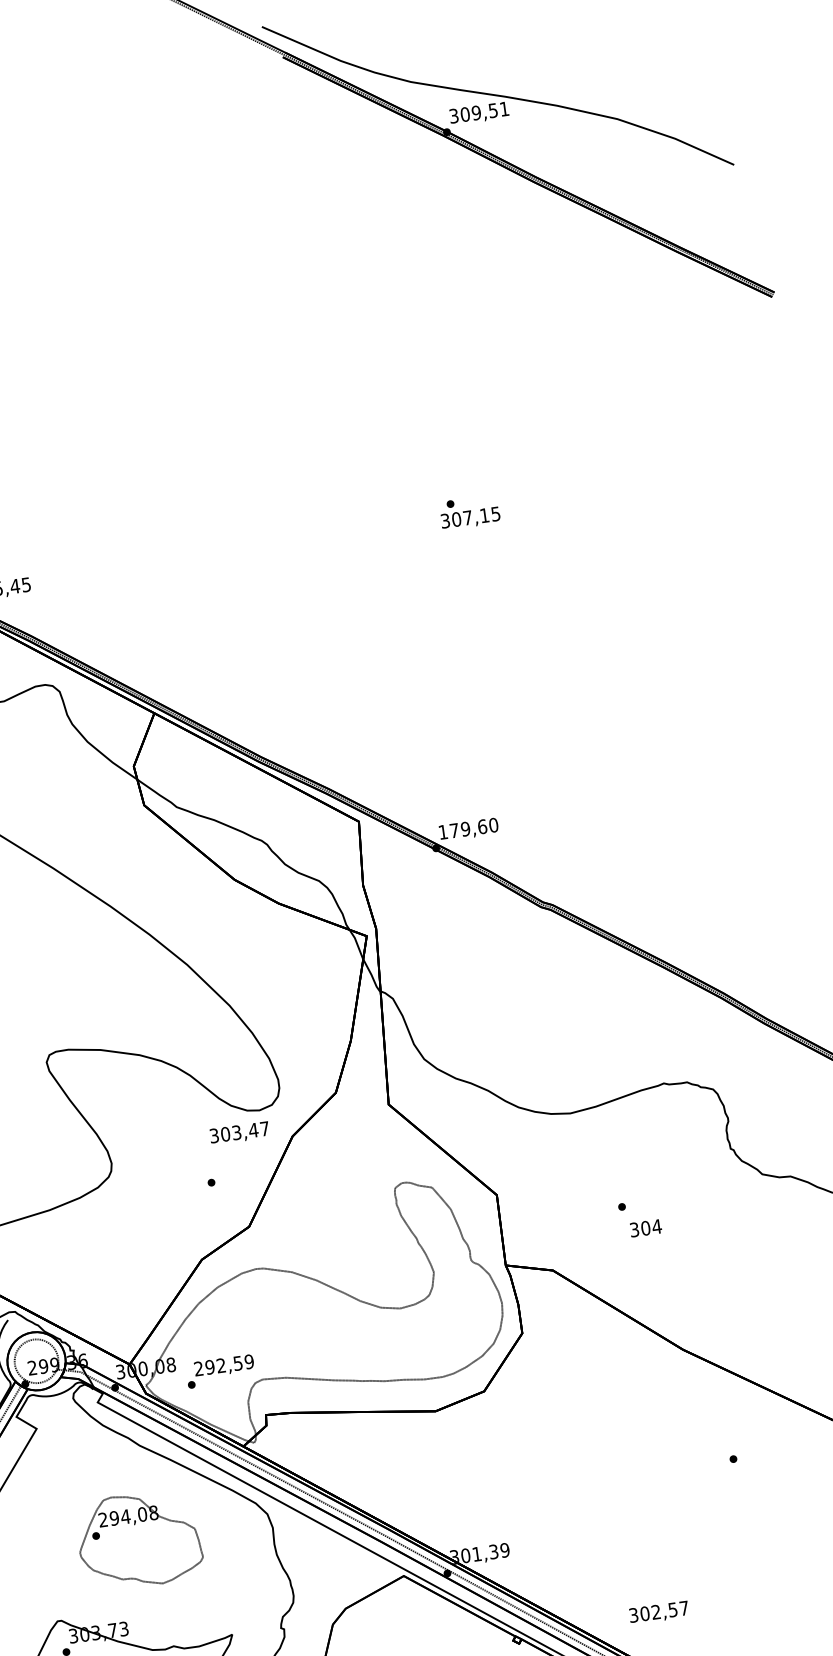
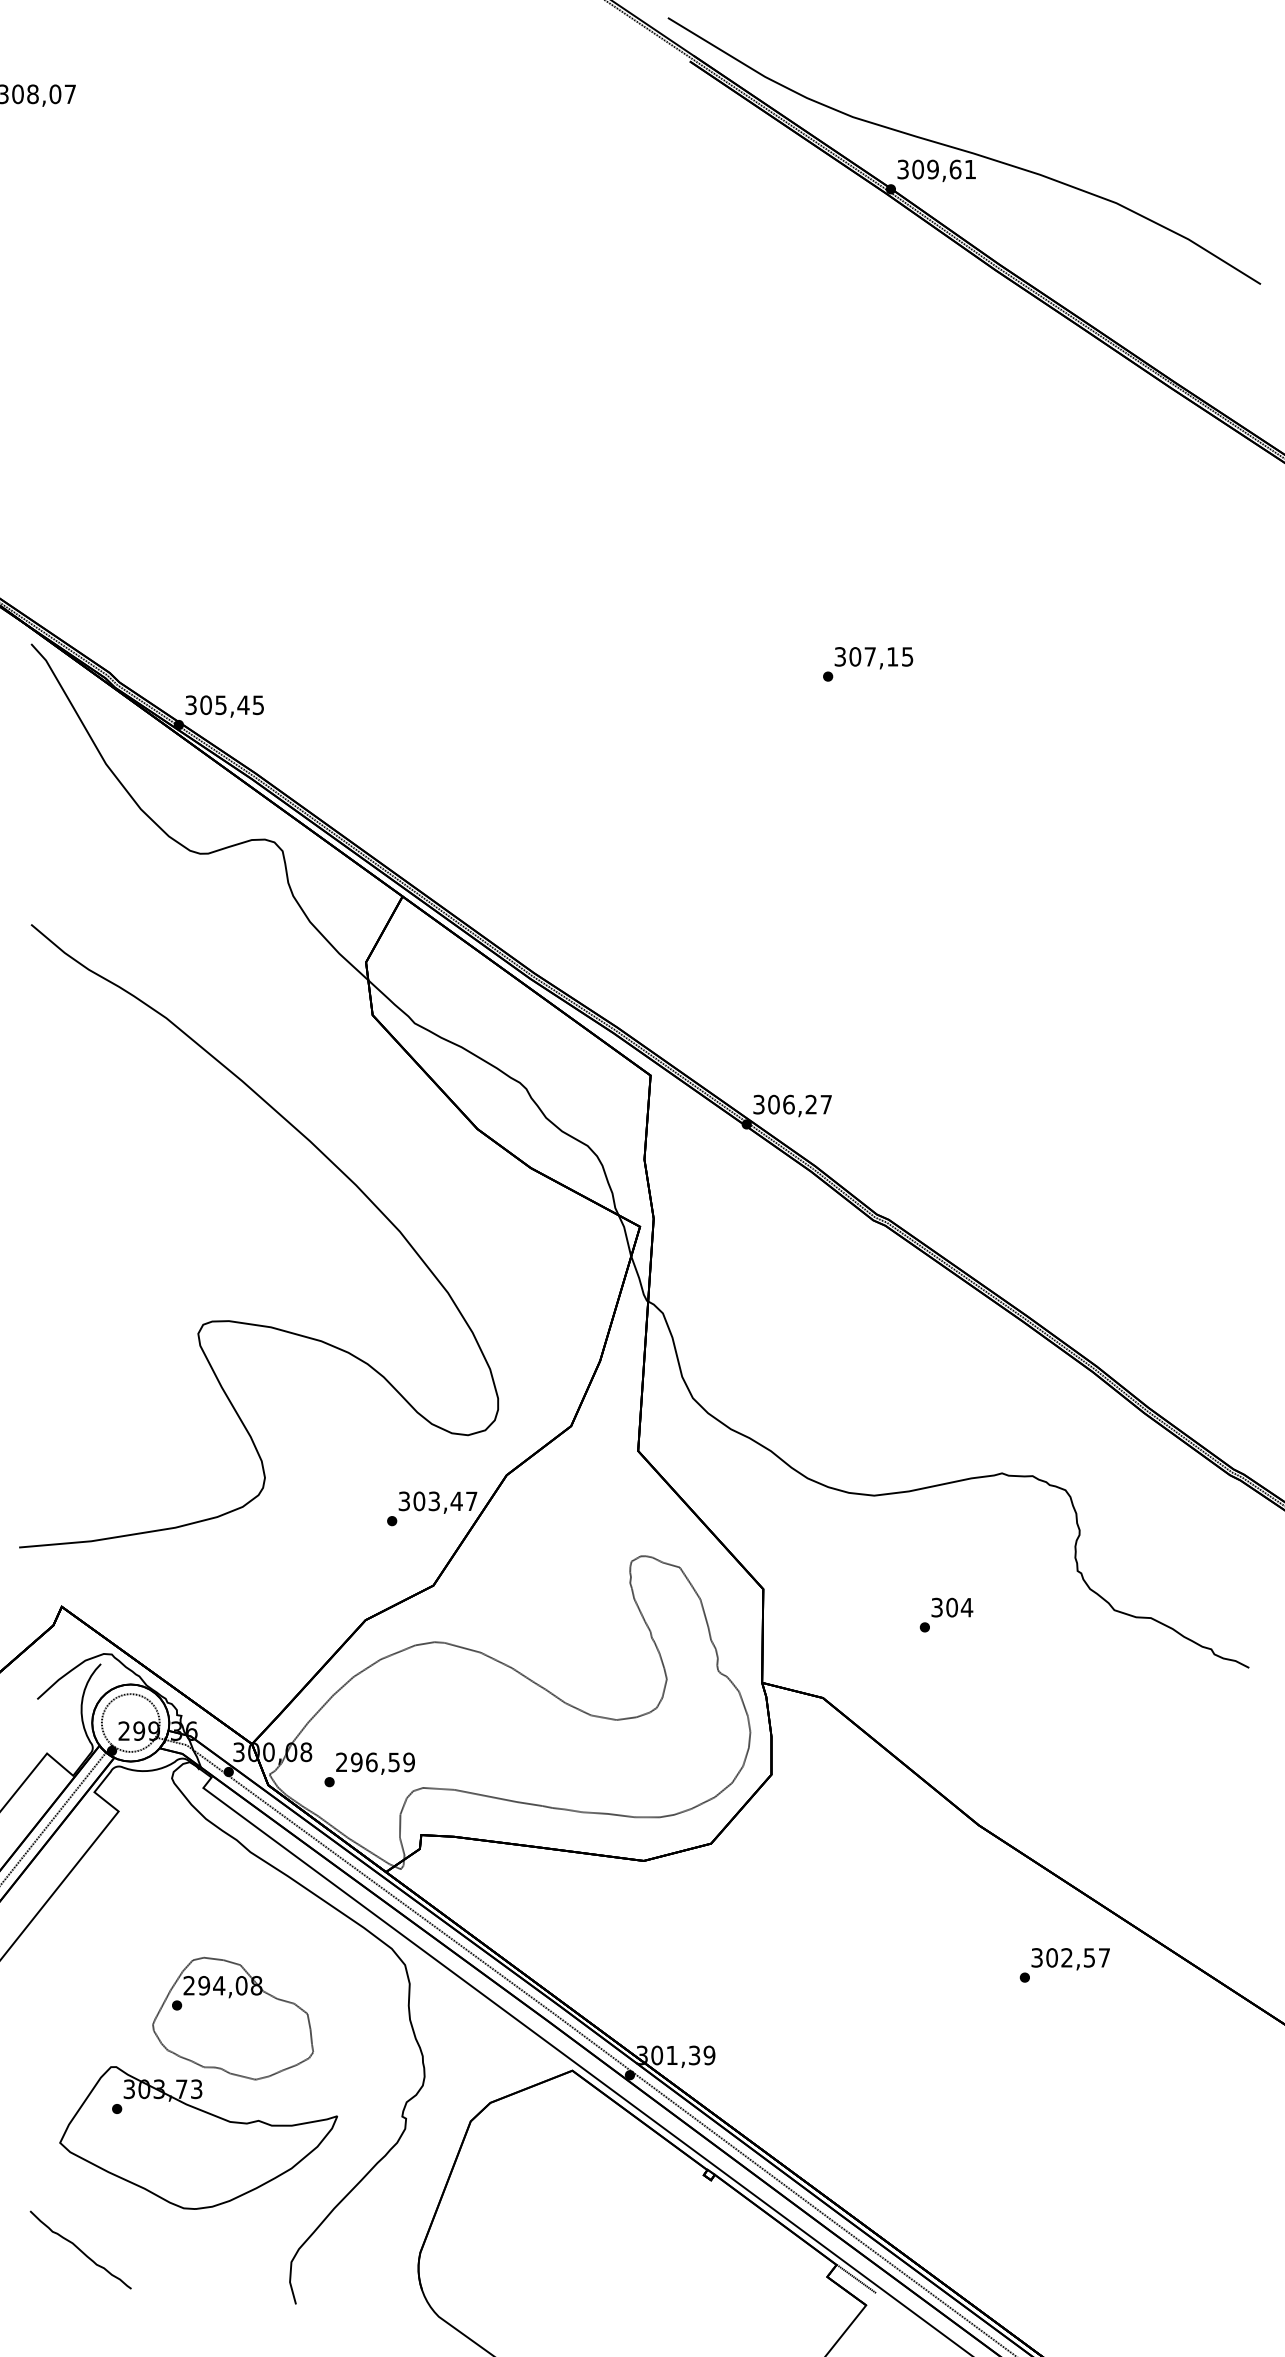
text: (493, 110) -> (955, 169), 309,51 -> 309,61
text: (470, 518) -> (873, 658), moved
text: (468, 828) -> (792, 1104), 179,60 -> 306,27
text: (239, 1133) -> (437, 1502), moved
text: (646, 1228) -> (952, 1607), moved
text: (221, 1365) -> (371, 1762), 292,59 -> 296,59
part: (139, 1540) -> (232, 2018), moved
text: (658, 1613) -> (1070, 1959), moved

